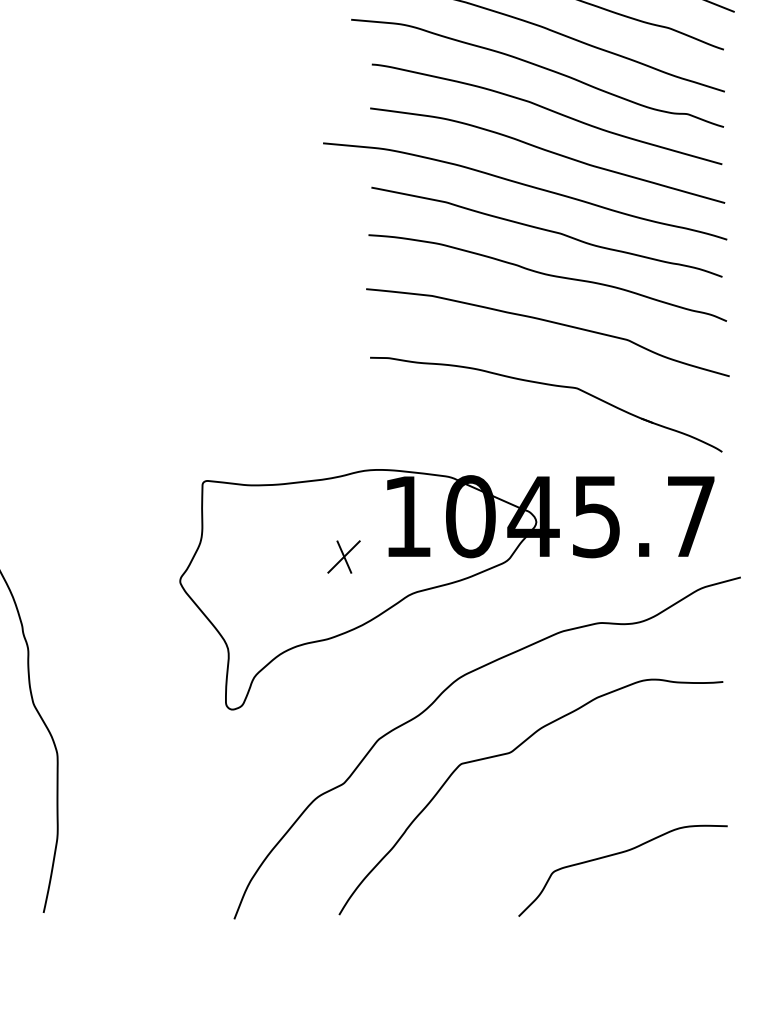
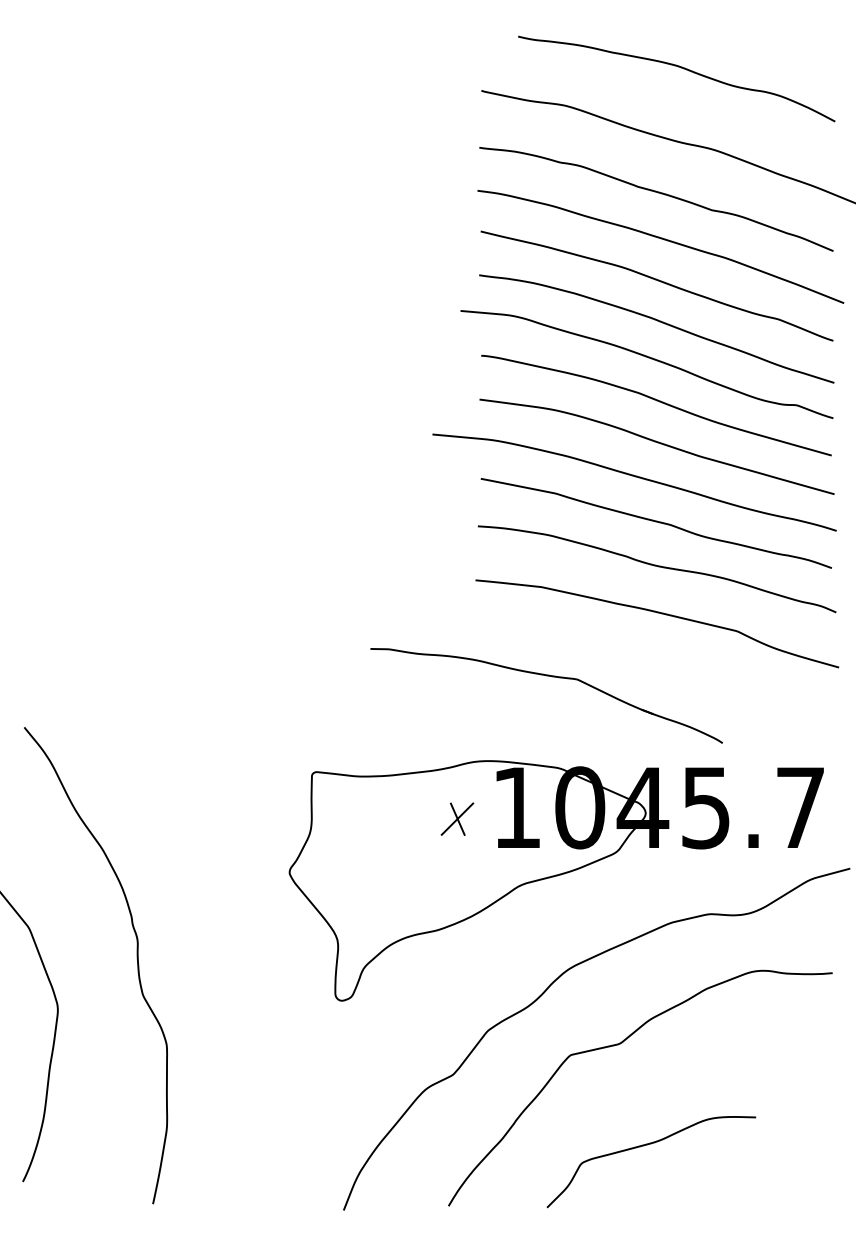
part: (552, 386) -> (552, 677), moved
part: (344, 556) -> (457, 818), moved
curve: (619, 854) -> (647, 1145), moved

